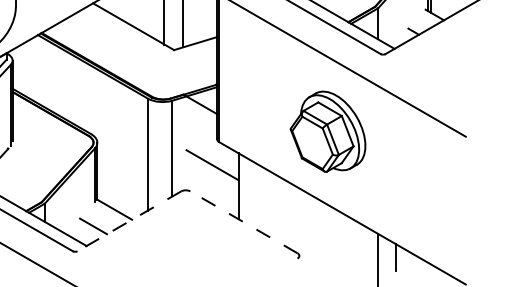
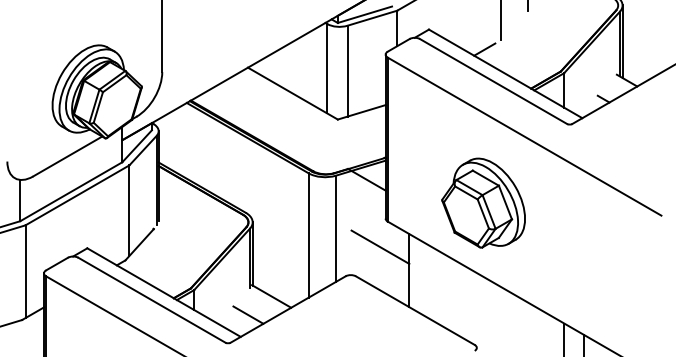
part: (327, 131) -> (483, 202), moved
line: (128, 221) -> (287, 309), dashed -> solid
line: (244, 222) -> (415, 310), dashed -> solid

